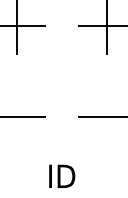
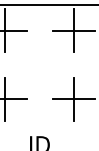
line: (17, 116) -> (5, 99), added
line: (106, 116) -> (73, 99), added

